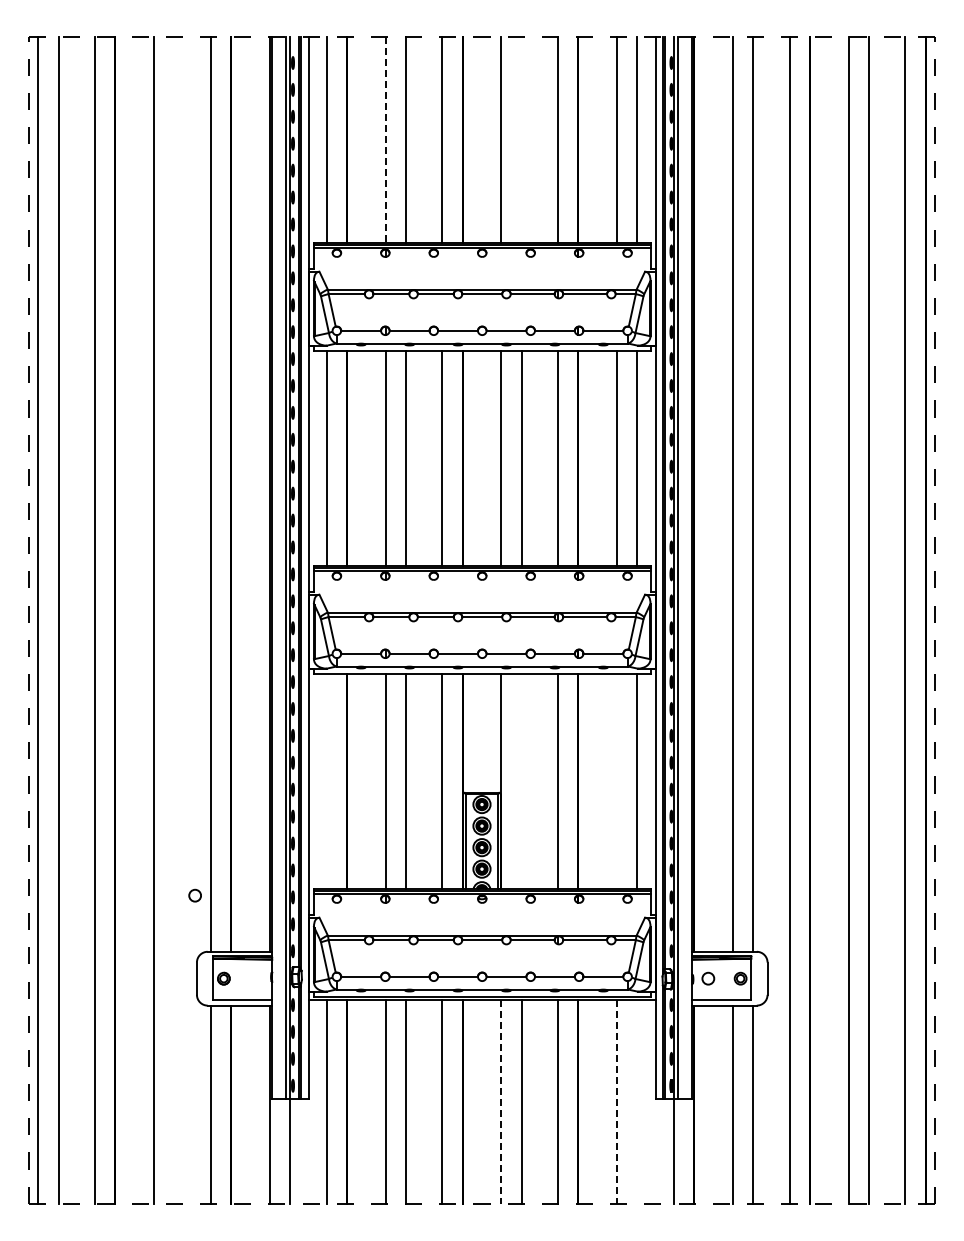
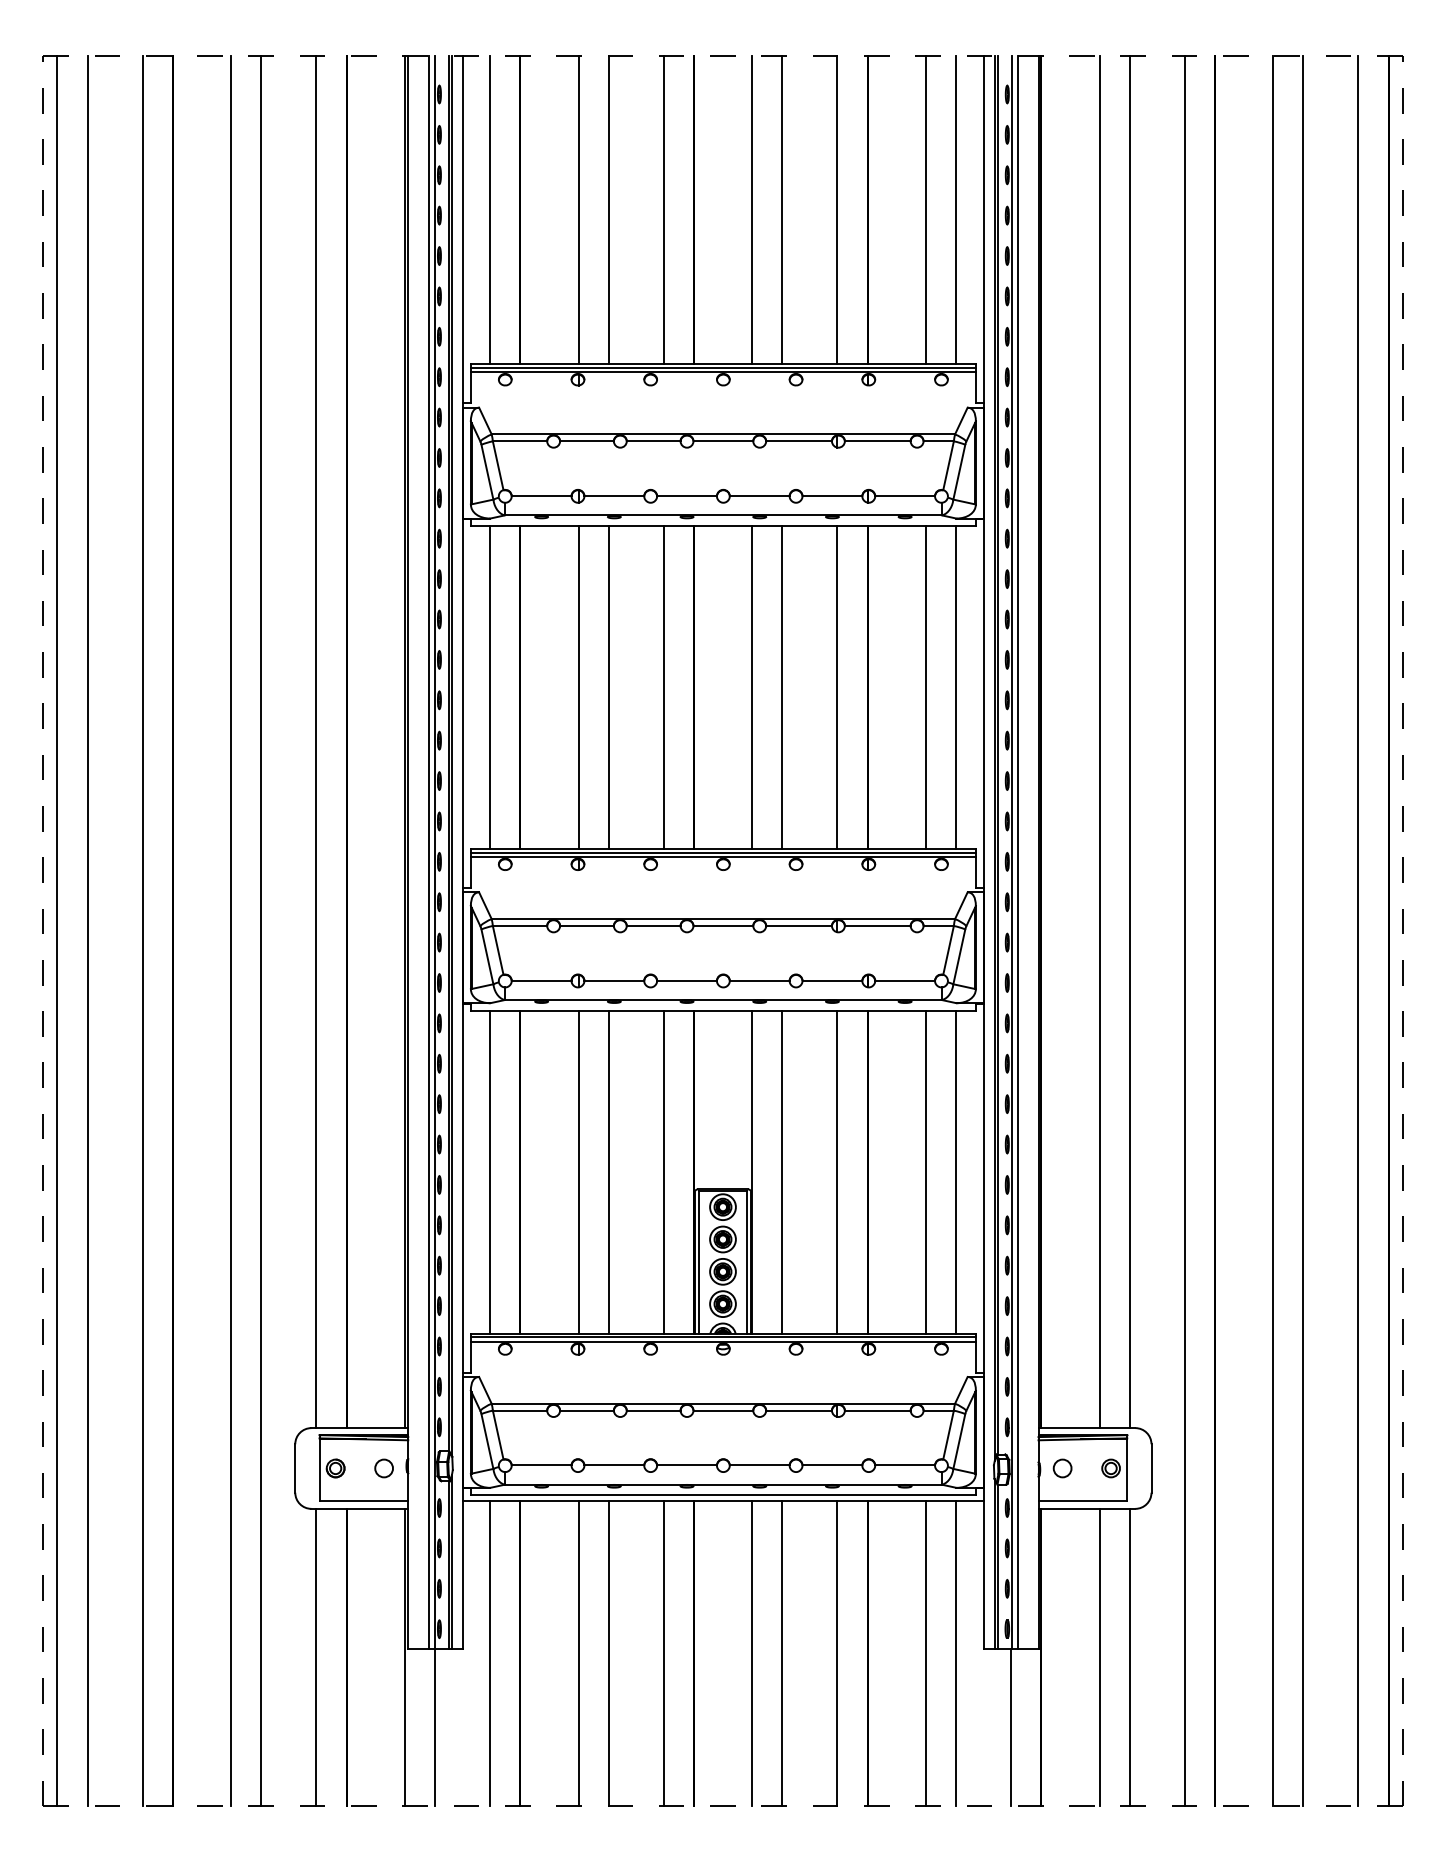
line: (521, 139) -> (782, 209), added
line: (385, 140) -> (578, 210), dashed -> solid
line: (174, 620) -> (261, 931), added
line: (326, 780) -> (489, 1171), added
line: (521, 780) -> (782, 1171), added
line: (617, 780) -> (926, 1171), added
circle: (194, 895) -> (383, 1468), moved
line: (637, 1101) -> (956, 1652), added
line: (501, 1102) -> (752, 1654), dashed -> solid
line: (617, 1102) -> (926, 1654), dashed -> solid

